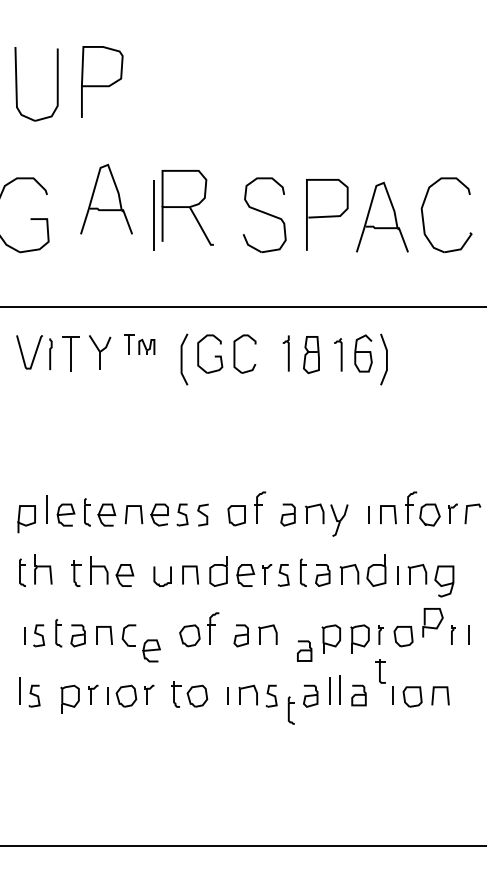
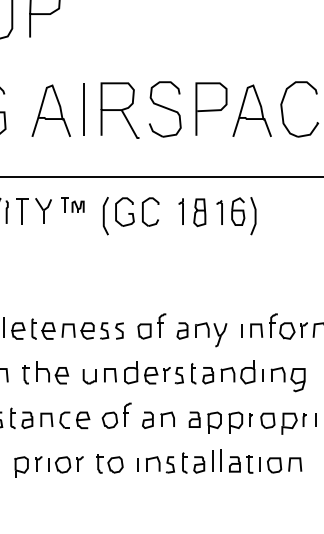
part: (106, 198) -> (51, 110), moved
part: (187, 207) -> (119, 110), moved
curve: (430, 626) -> (287, 426), moved
curve: (151, 650) -> (83, 420), moved
part: (304, 650) -> (194, 419), moved
part: (380, 671) -> (249, 464), moved
part: (290, 710) -> (184, 462), moved

